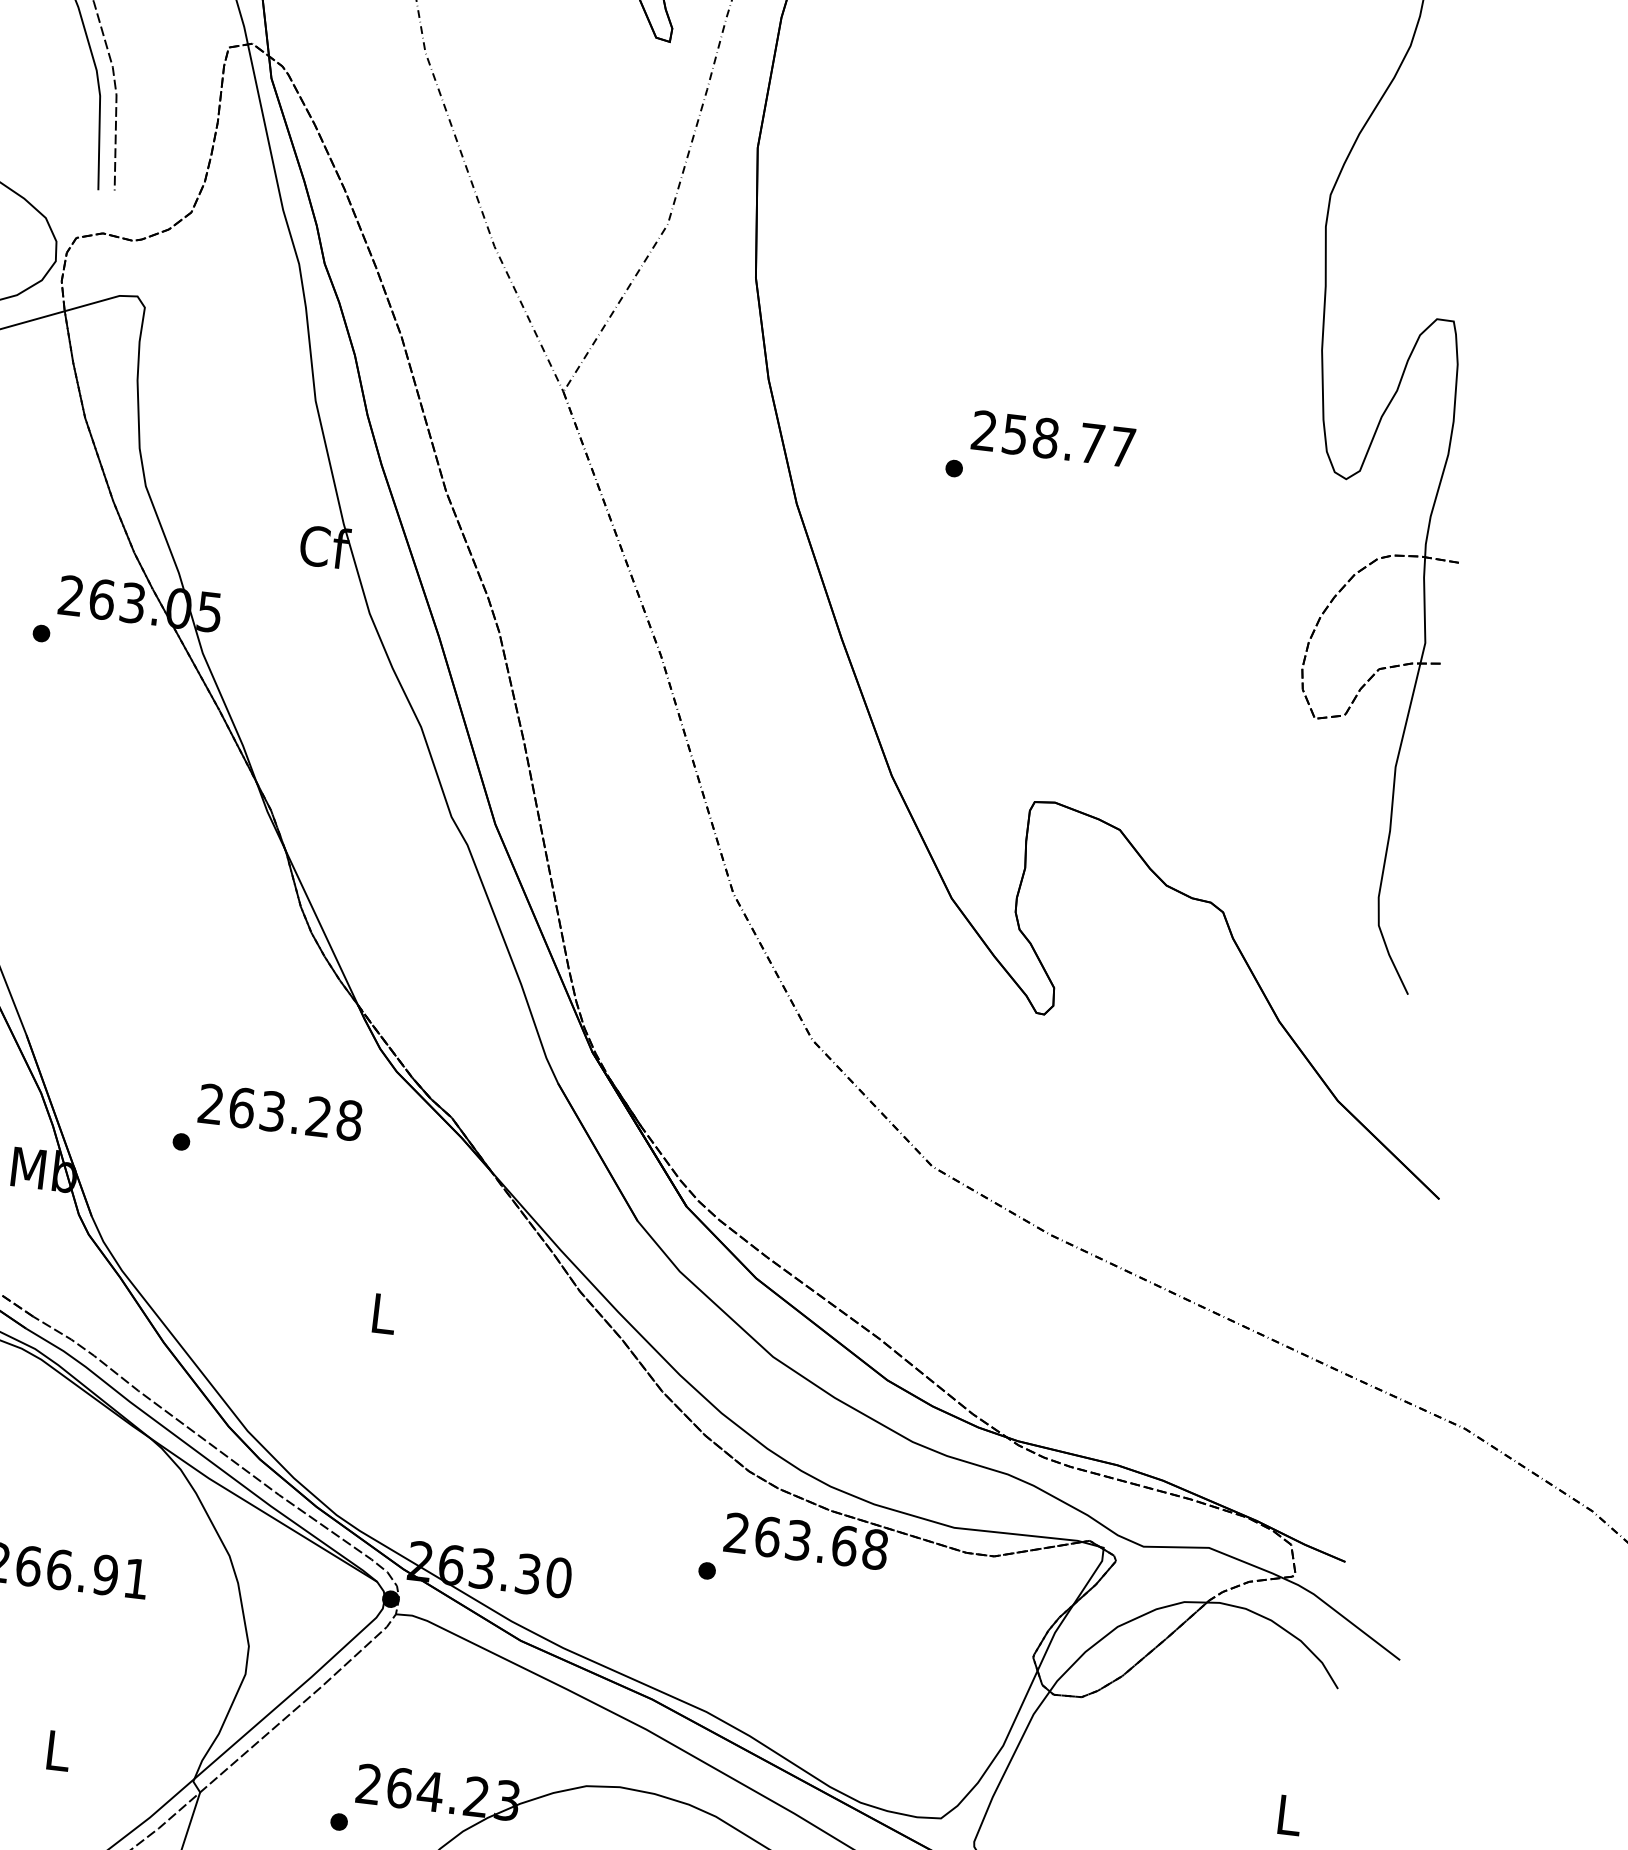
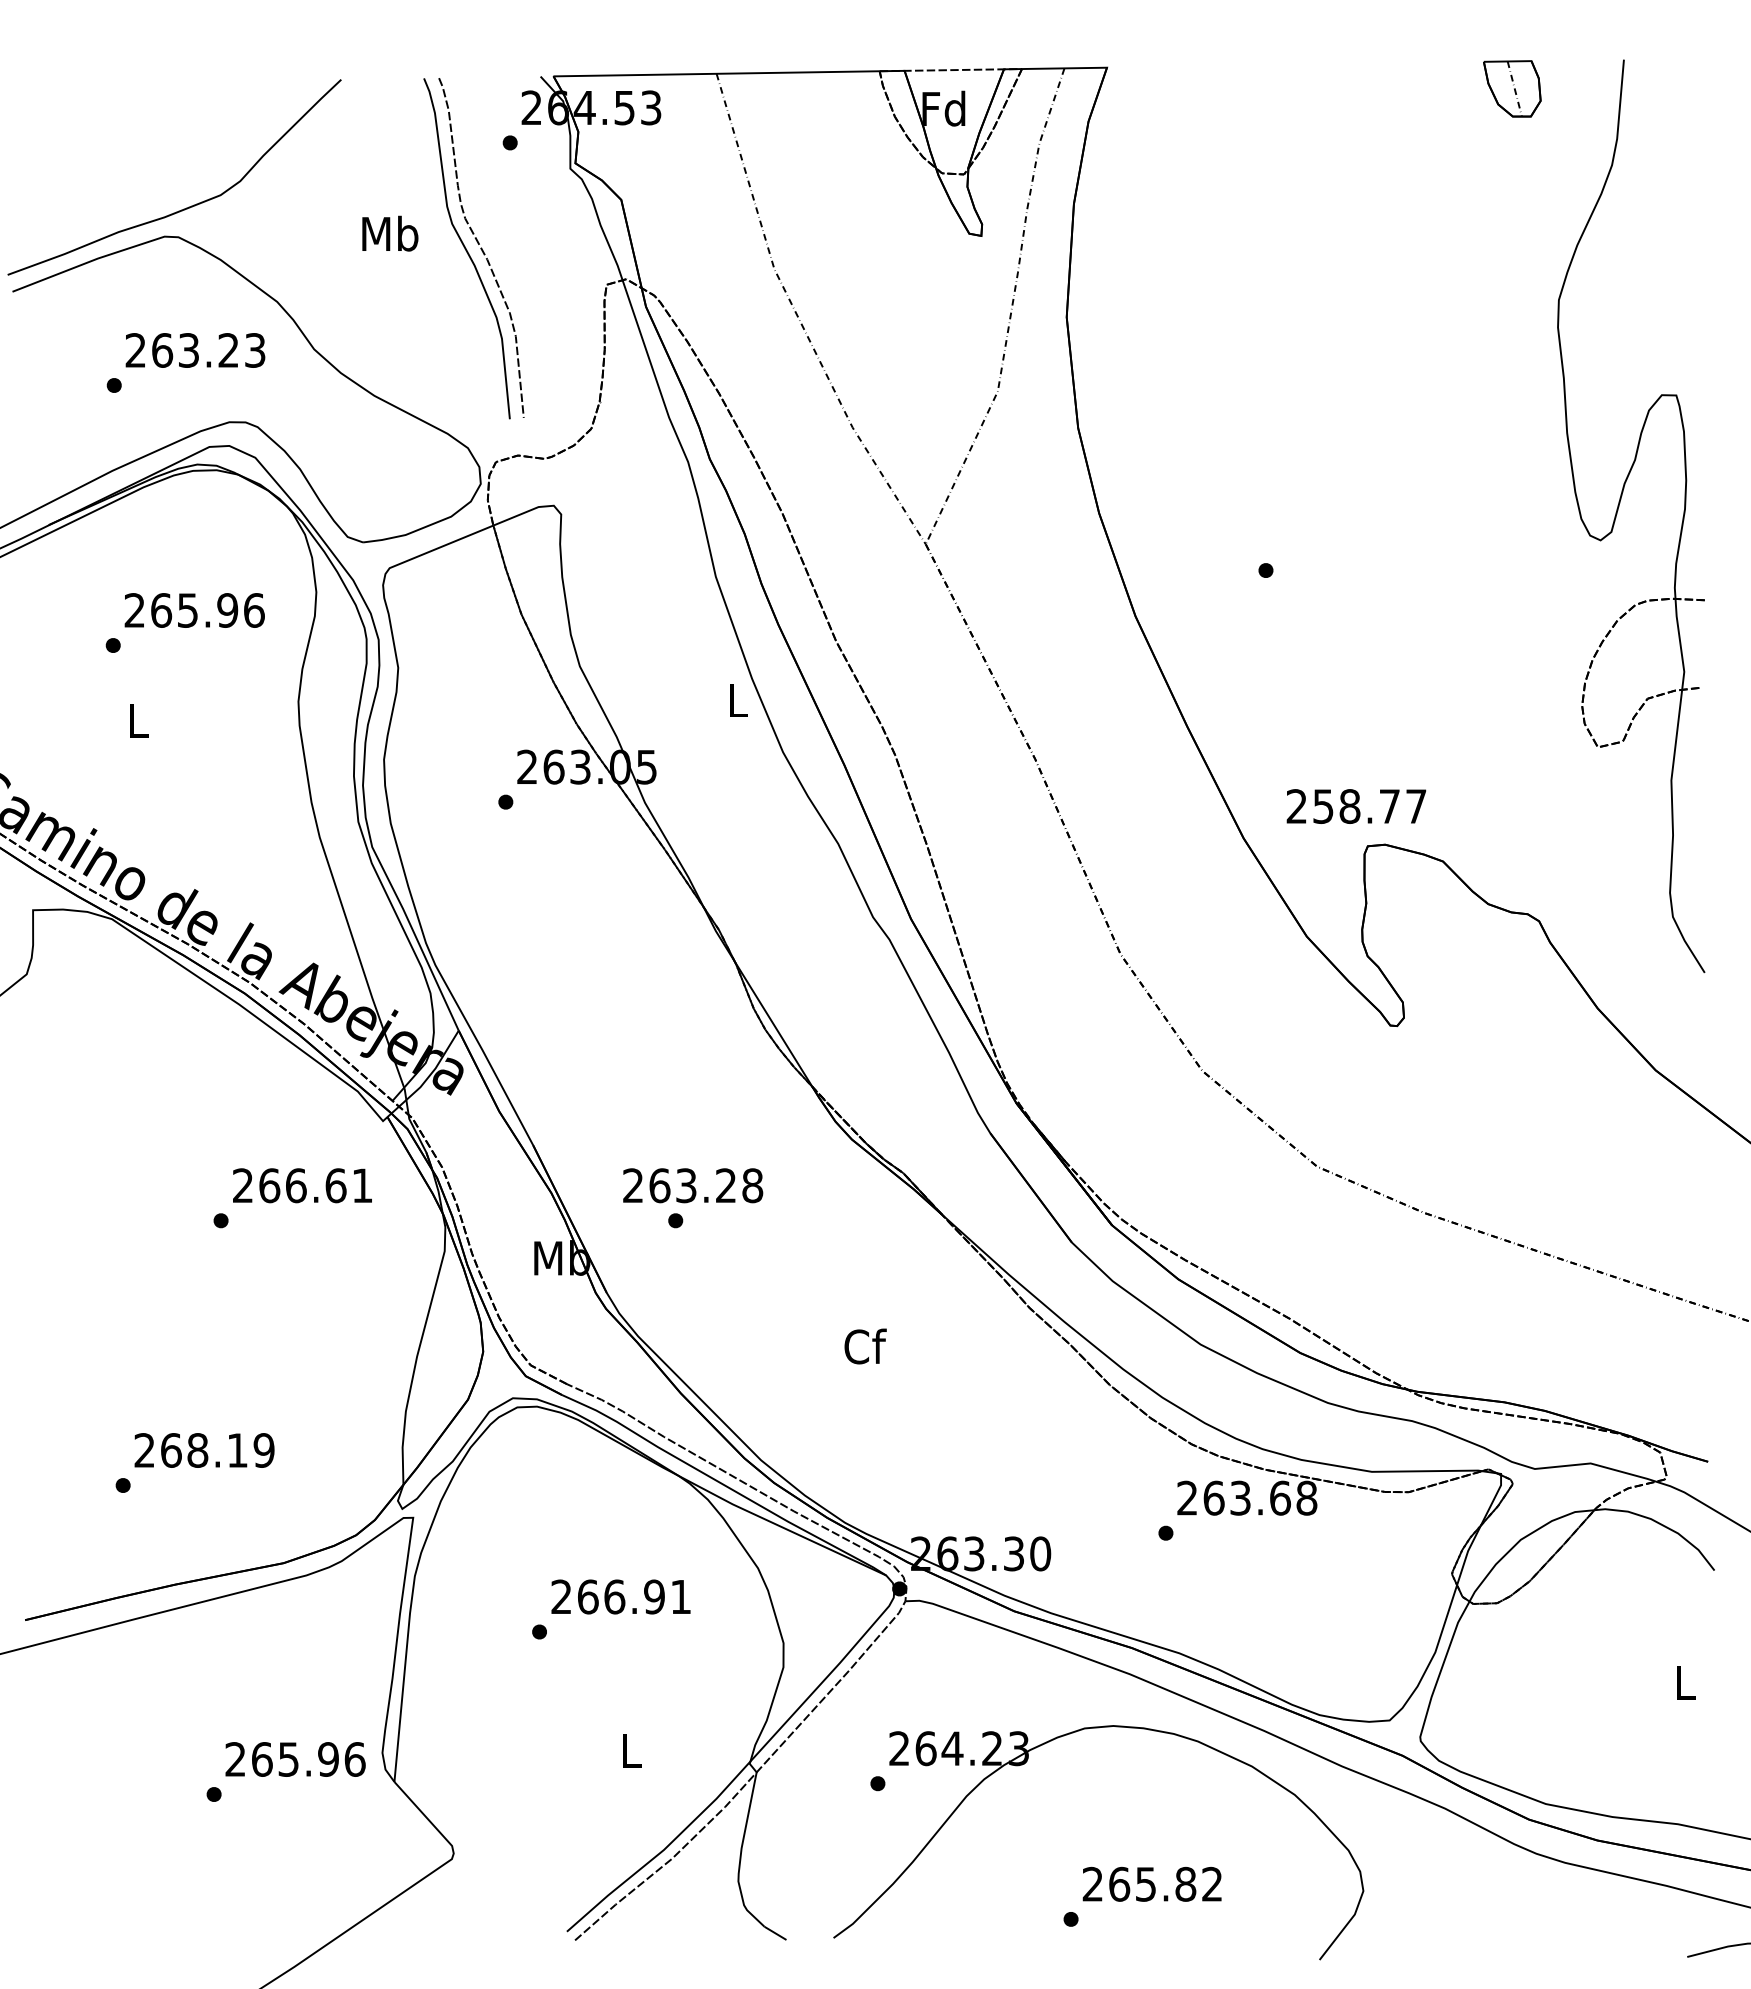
text: (1053, 439) -> (1356, 806), moved
text: (325, 546) -> (738, 699), Cf -> L
text: (281, 1112) -> (693, 1185), moved
text: (384, 1313) -> (865, 1346), L -> Cf

